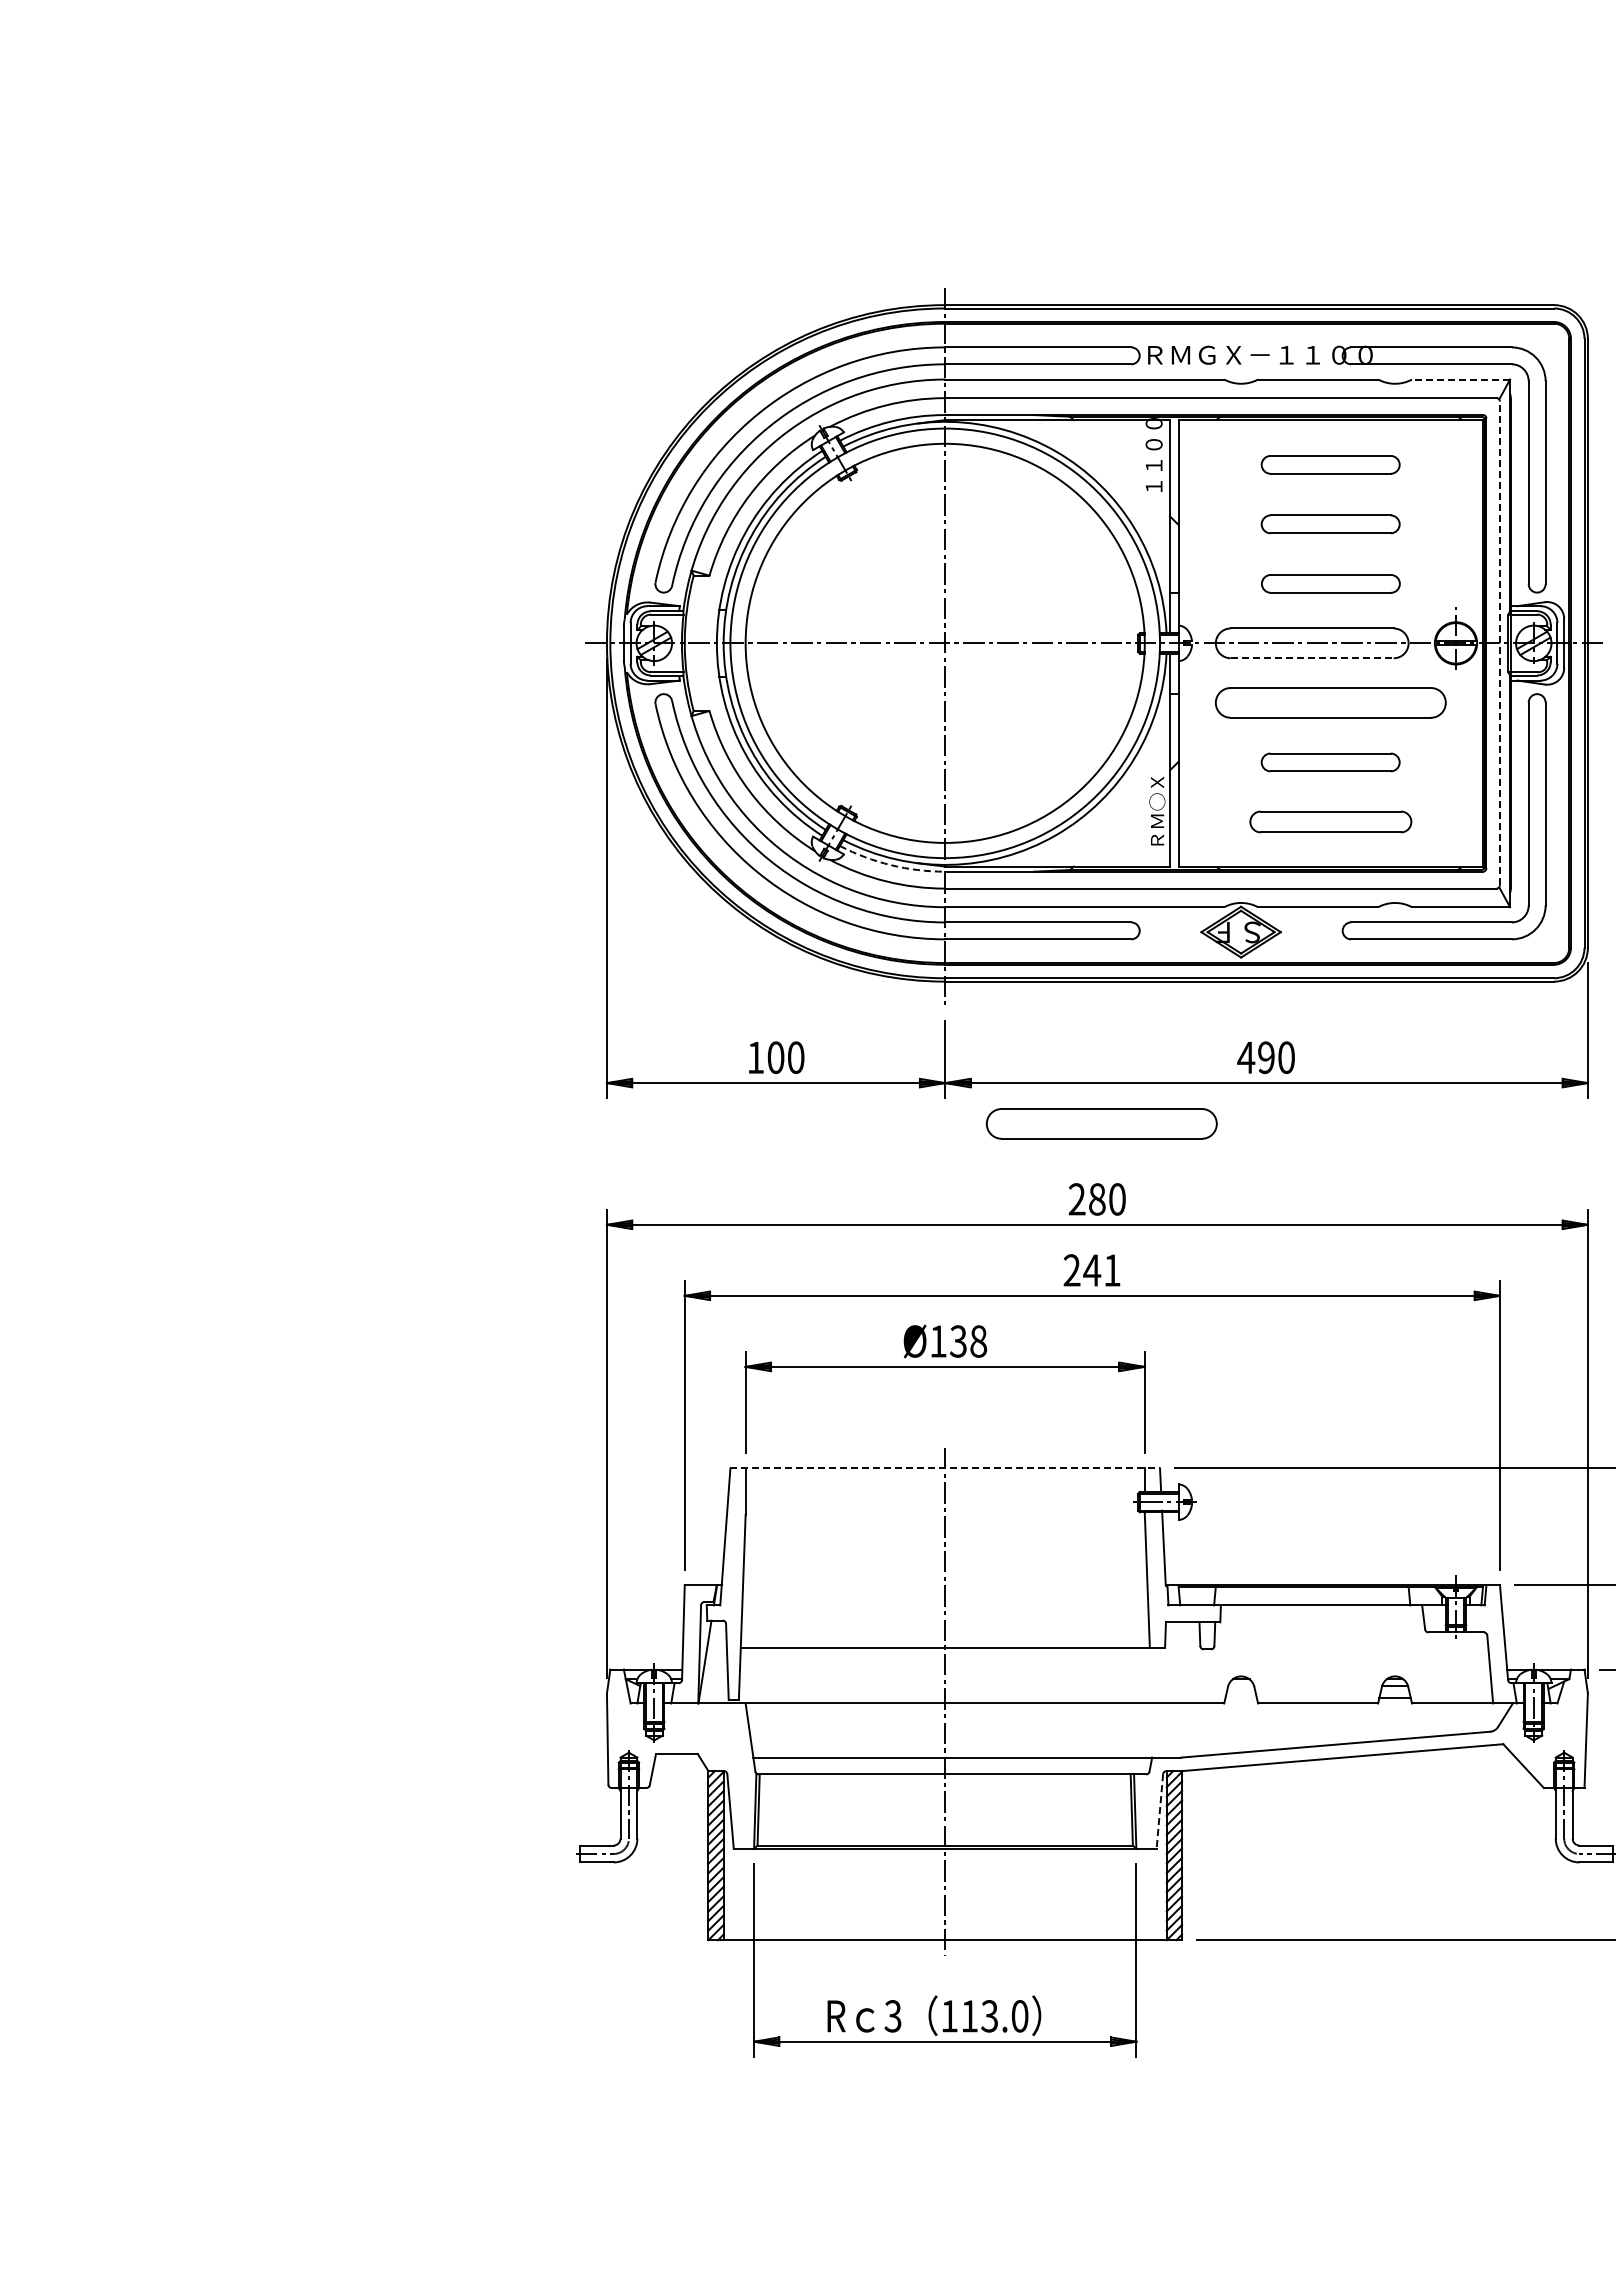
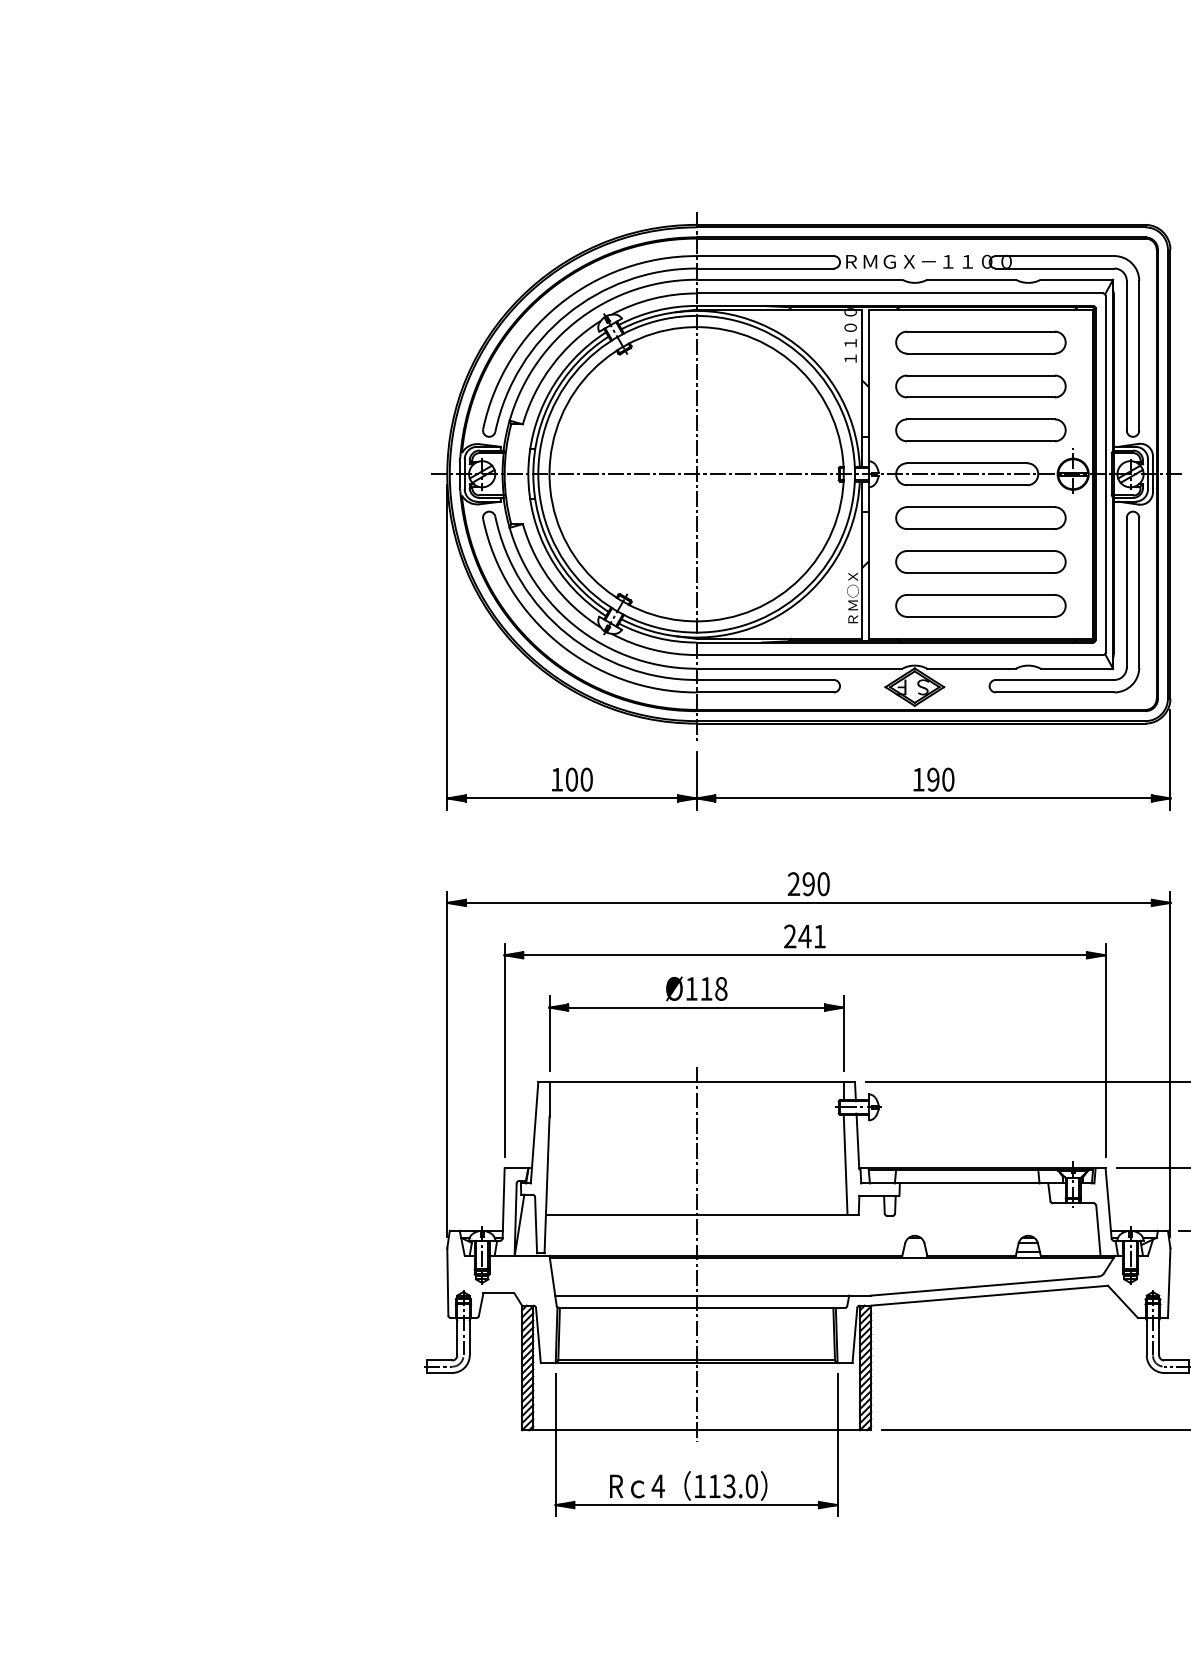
line: (1460, 379) -> (1076, 279), dashed -> solid
part: (1330, 464) -> (980, 342), size x1.67
part: (1330, 524) -> (980, 386), size x1.67
part: (1330, 583) -> (980, 430), size x1.67
line: (1499, 643) -> (1105, 474), dashed -> solid
line: (1312, 658) -> (967, 485), dashed -> solid
part: (1330, 762) -> (980, 562), size x1.67
part: (1330, 821) -> (980, 605), size x1.43
arc: (891, 865) -> (657, 638), dashed -> solid
text: (1246, 1057) -> (918, 779), 490 -> 190
part: (1101, 1123) -> (811, 828), removed
text: (1097, 1199) -> (808, 884), 280 -> 290
text: (957, 1341) -> (705, 988), Ø138 -> Ø118
line: (945, 1468) -> (696, 1082), dashed -> solid
line: (1128, 1706) -> (831, 1257), added
line: (1159, 1812) -> (854, 1336), dashed -> solid
text: (893, 2016) -> (658, 1486), 3 -> 4

